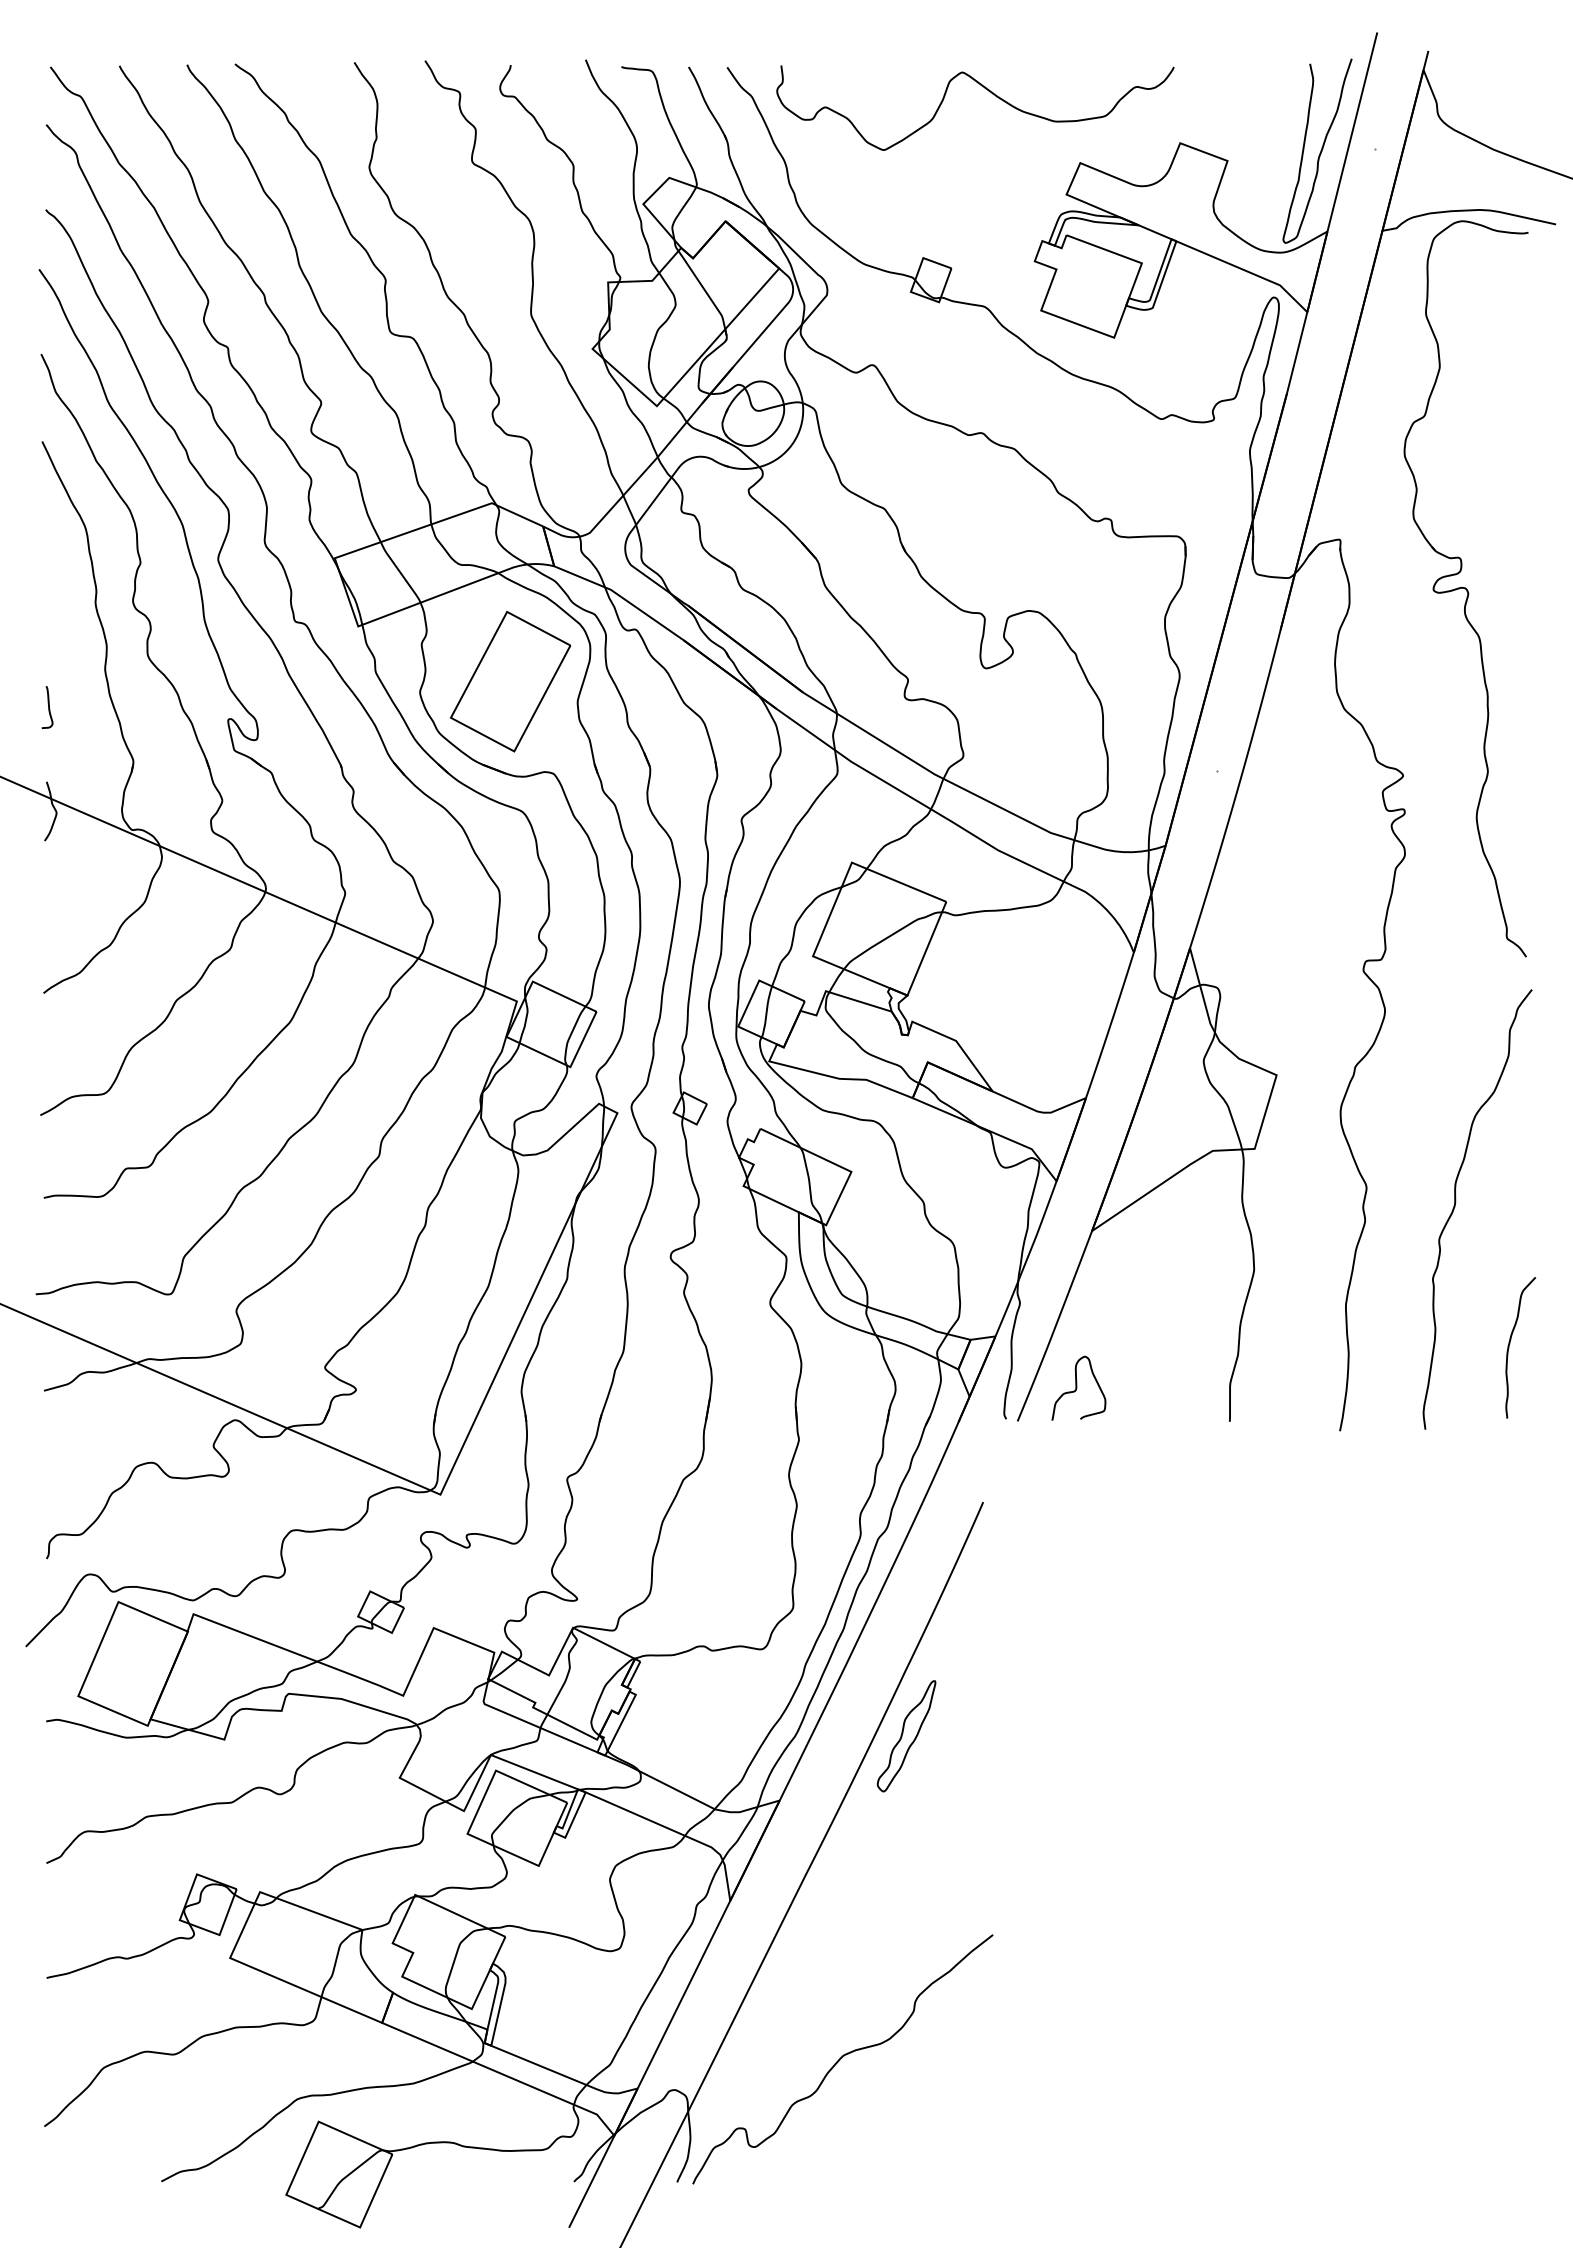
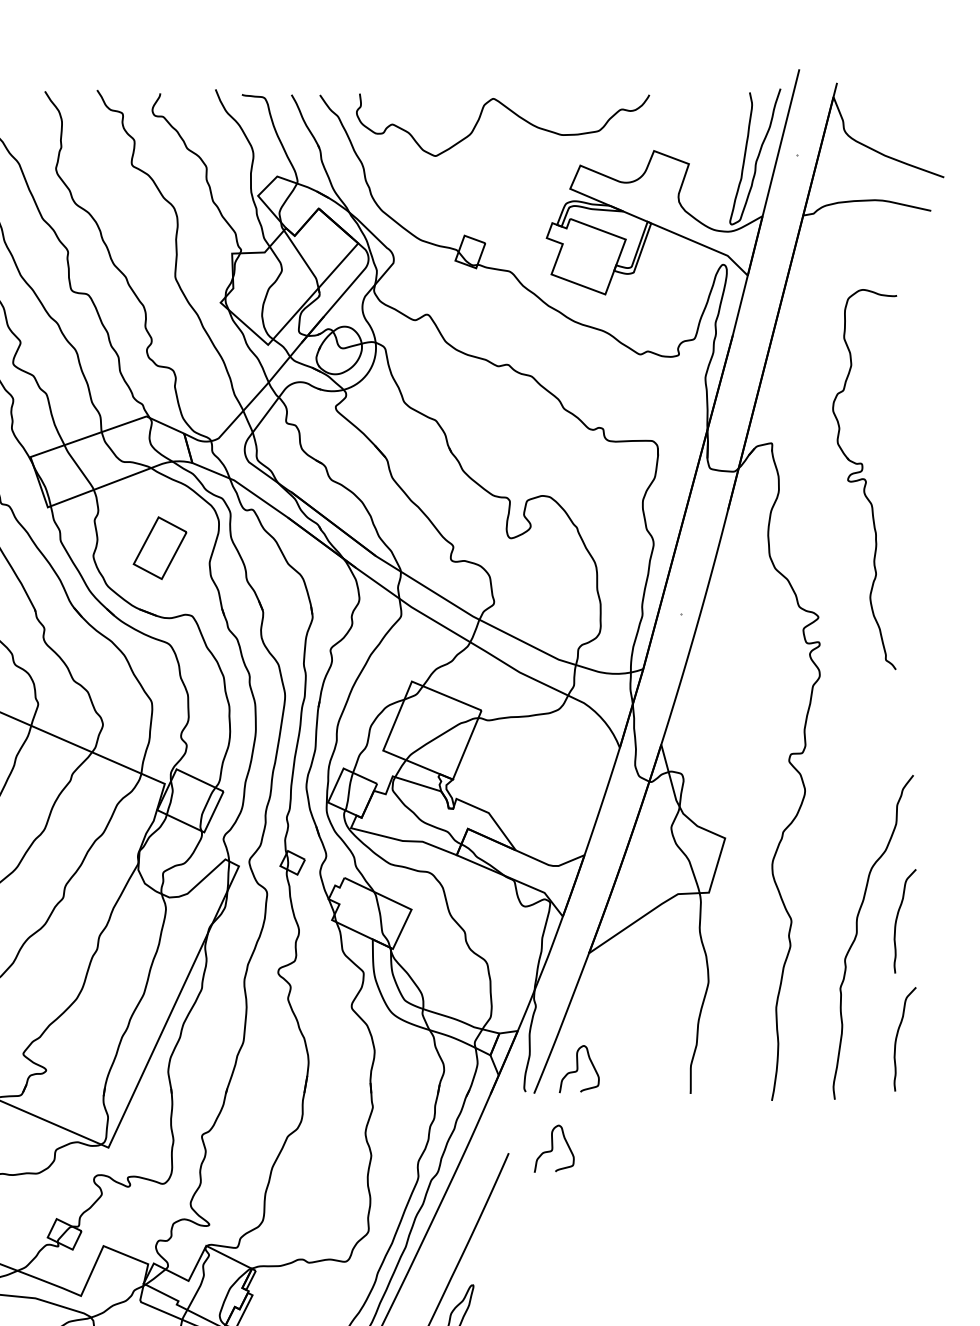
part: (1465, 588) -> (864, 479), size x0.7
part: (510, 681) -> (160, 547), size x0.6
curve: (1510, 1183) -> (897, 918), added
curve: (1043, 1495) -> (553, 1148), added

